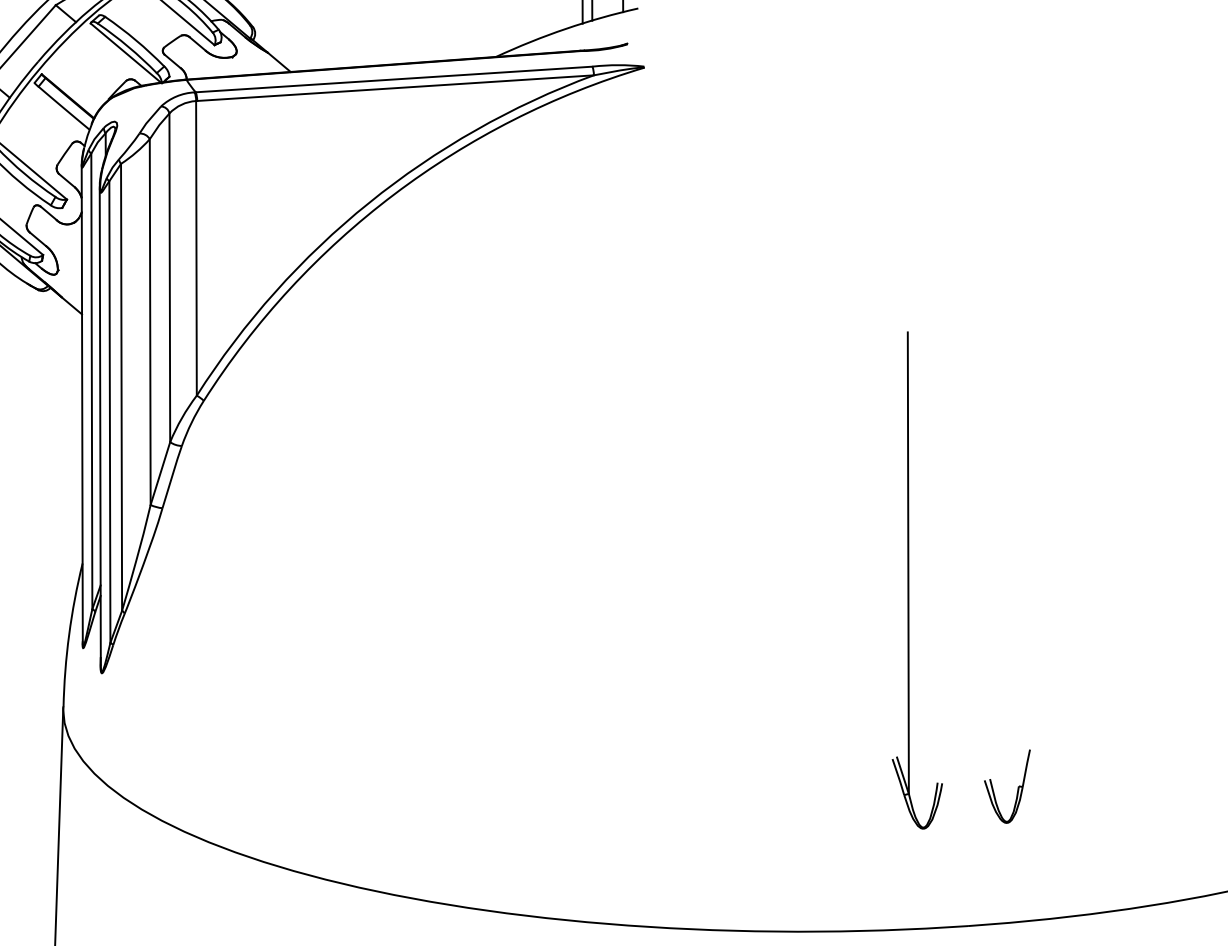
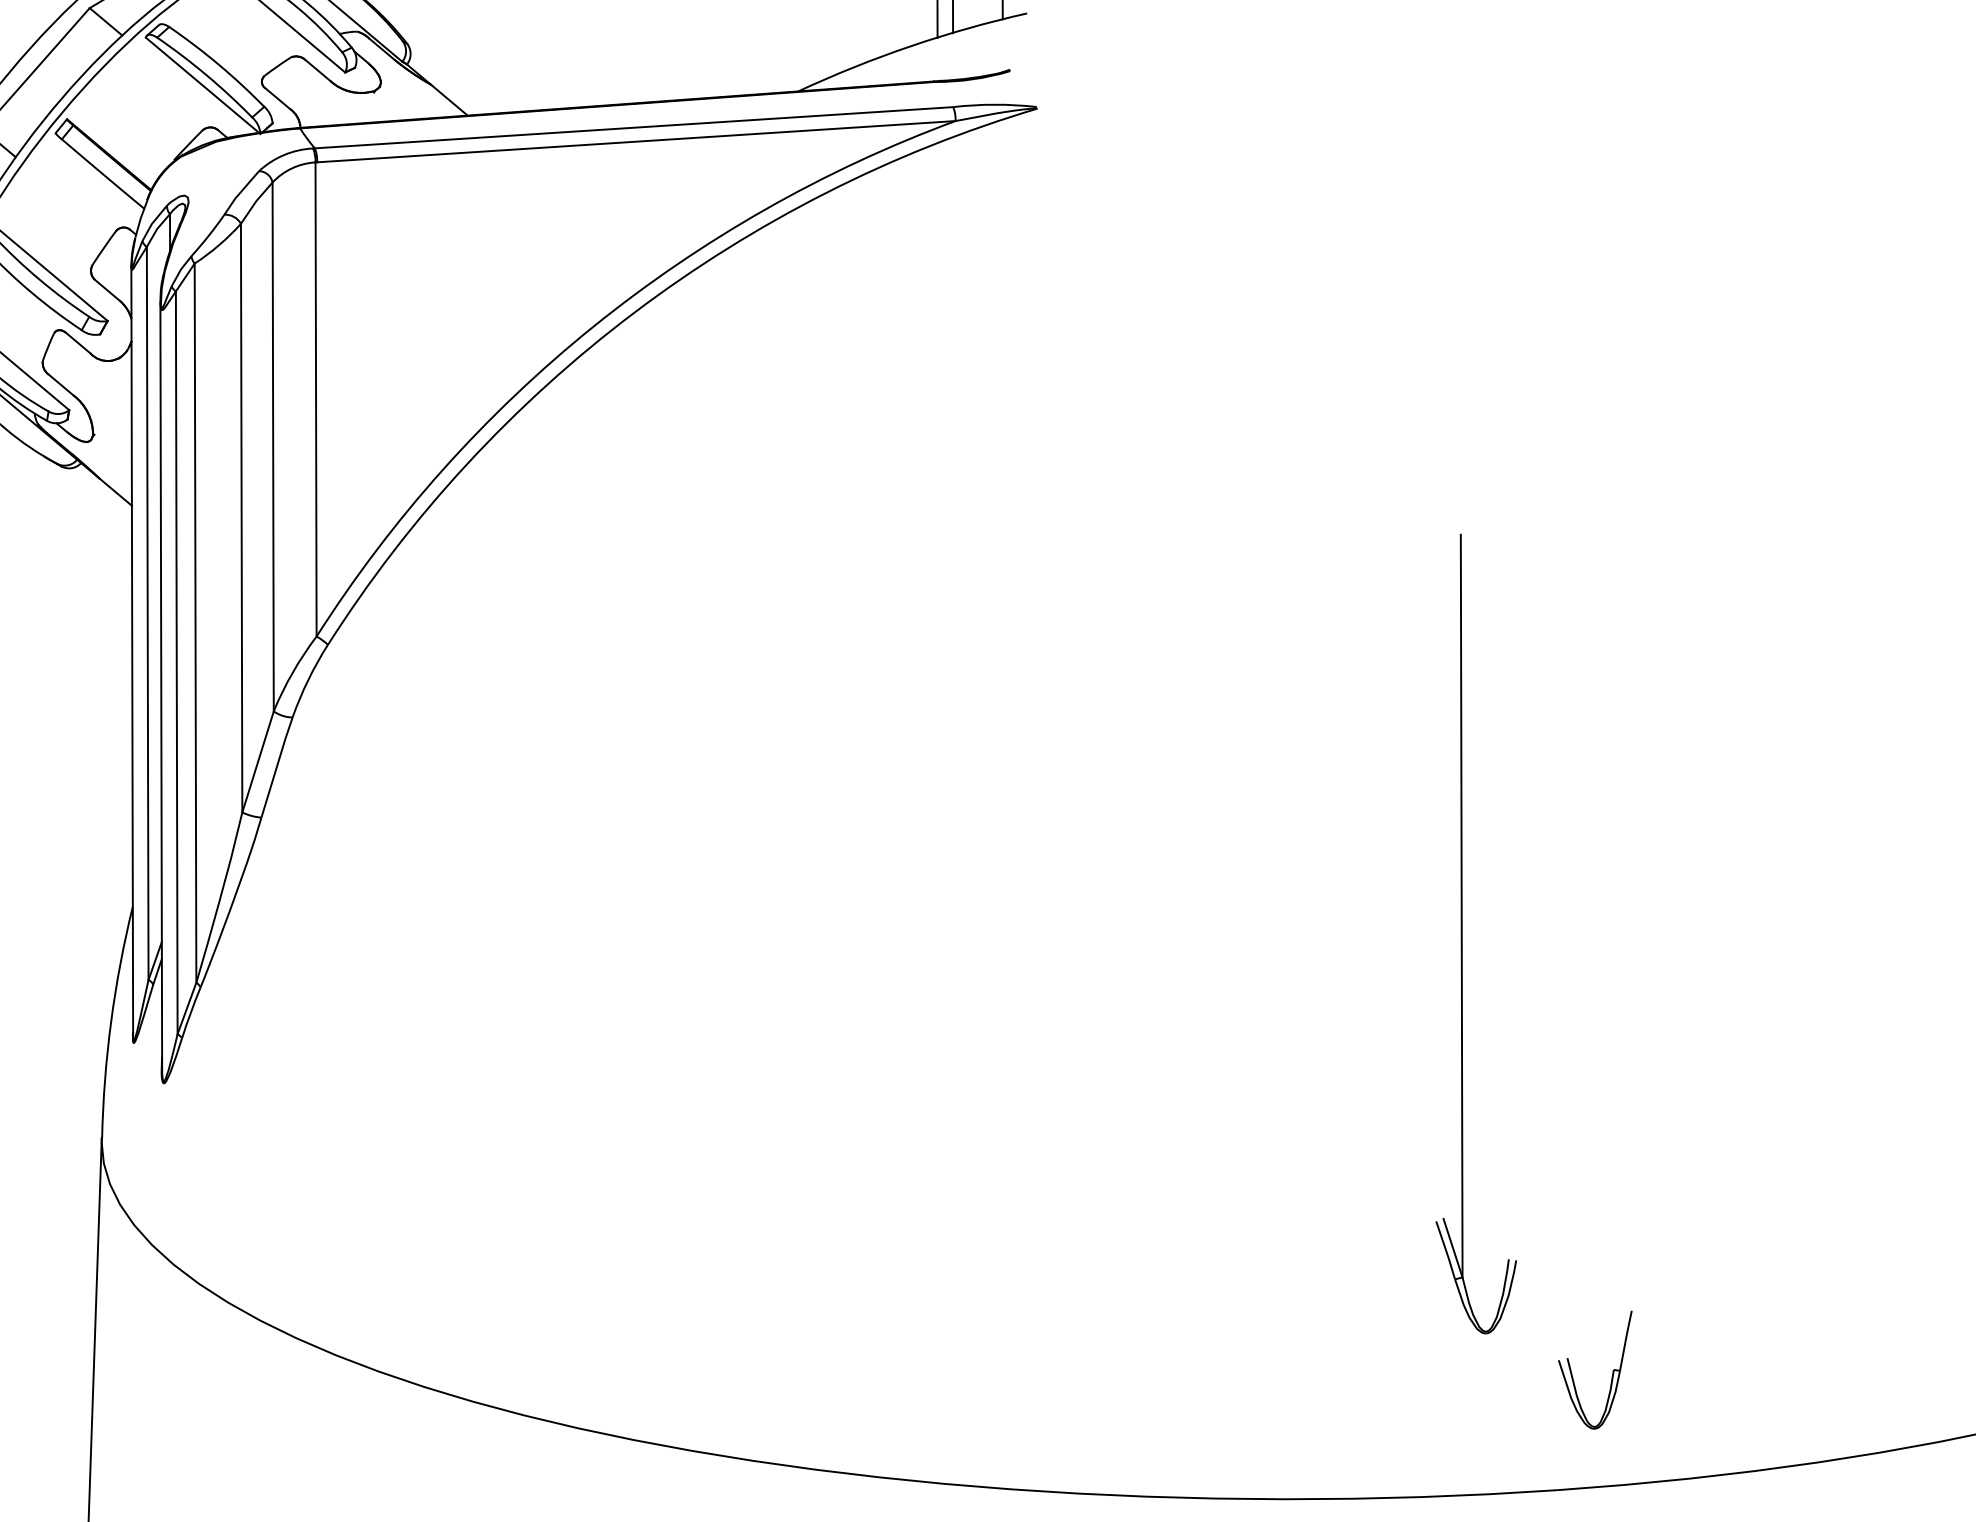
part: (1017, 787) -> (1611, 1371), moved

